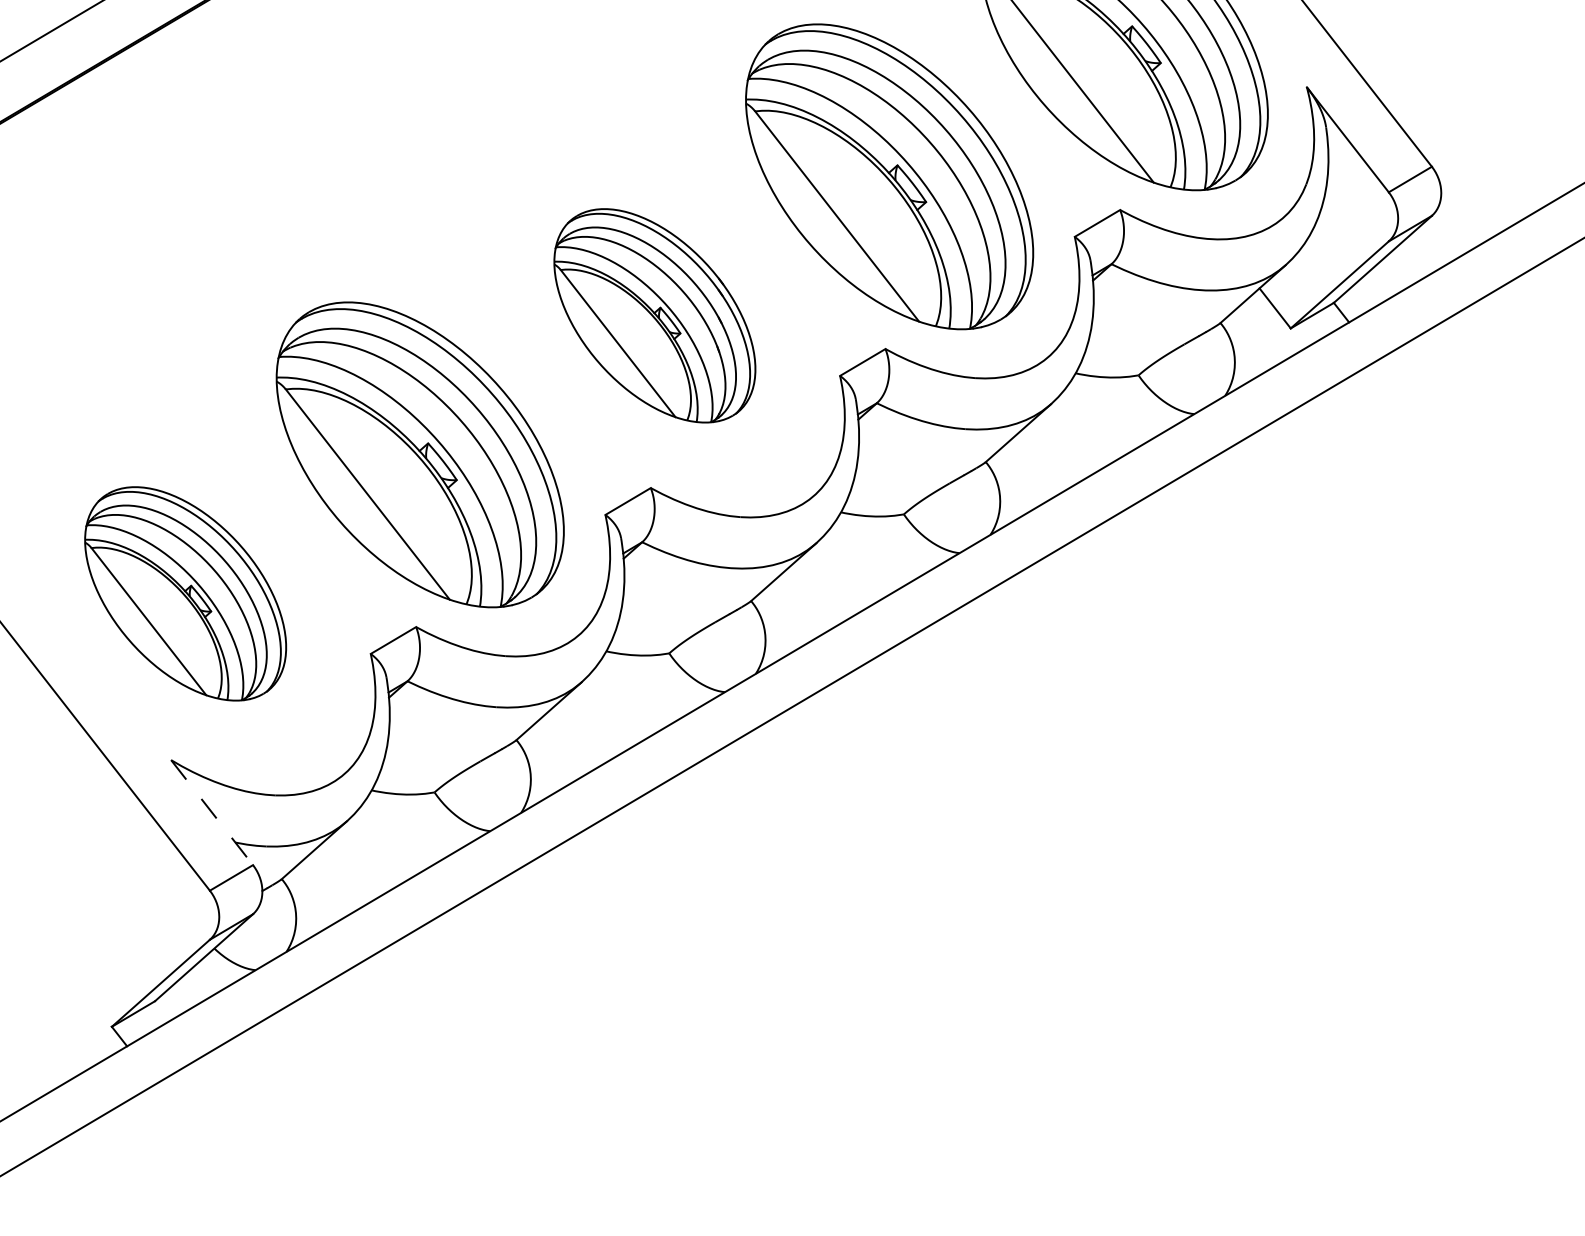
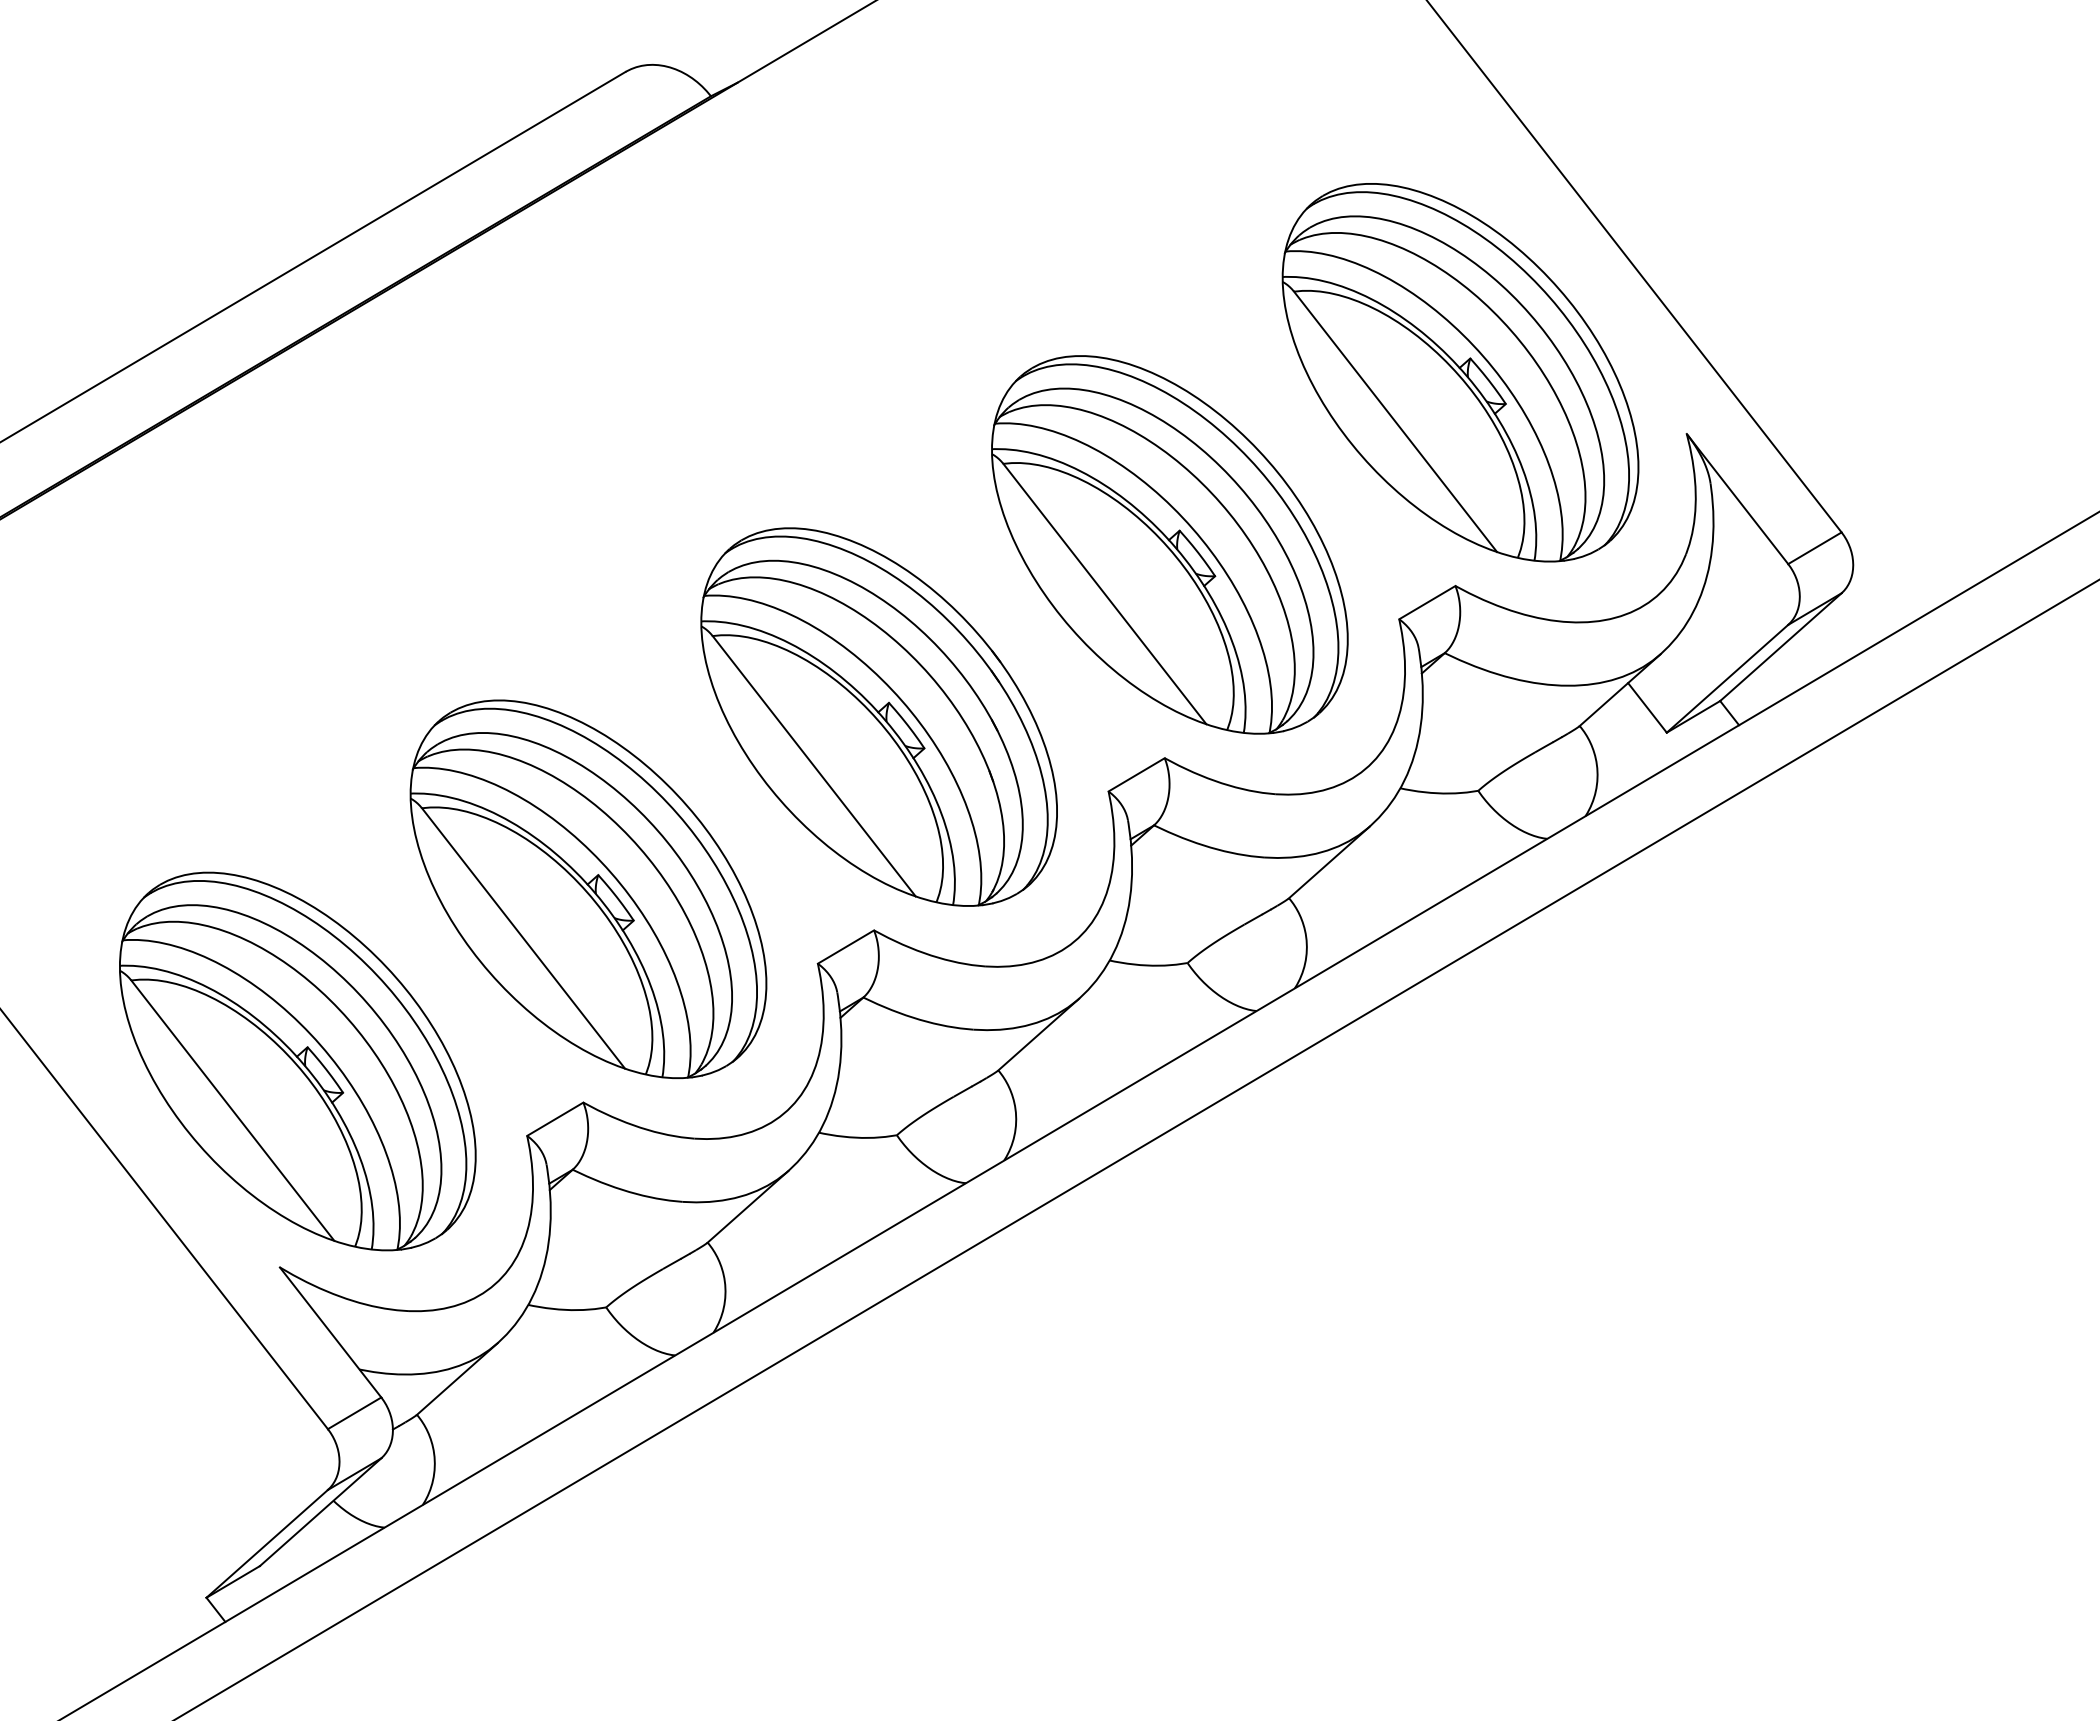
part: (654, 315) -> (878, 716), size x1.43
part: (185, 593) -> (297, 1061), size x1.43
line: (211, 812) -> (330, 1332), dashed -> solid

